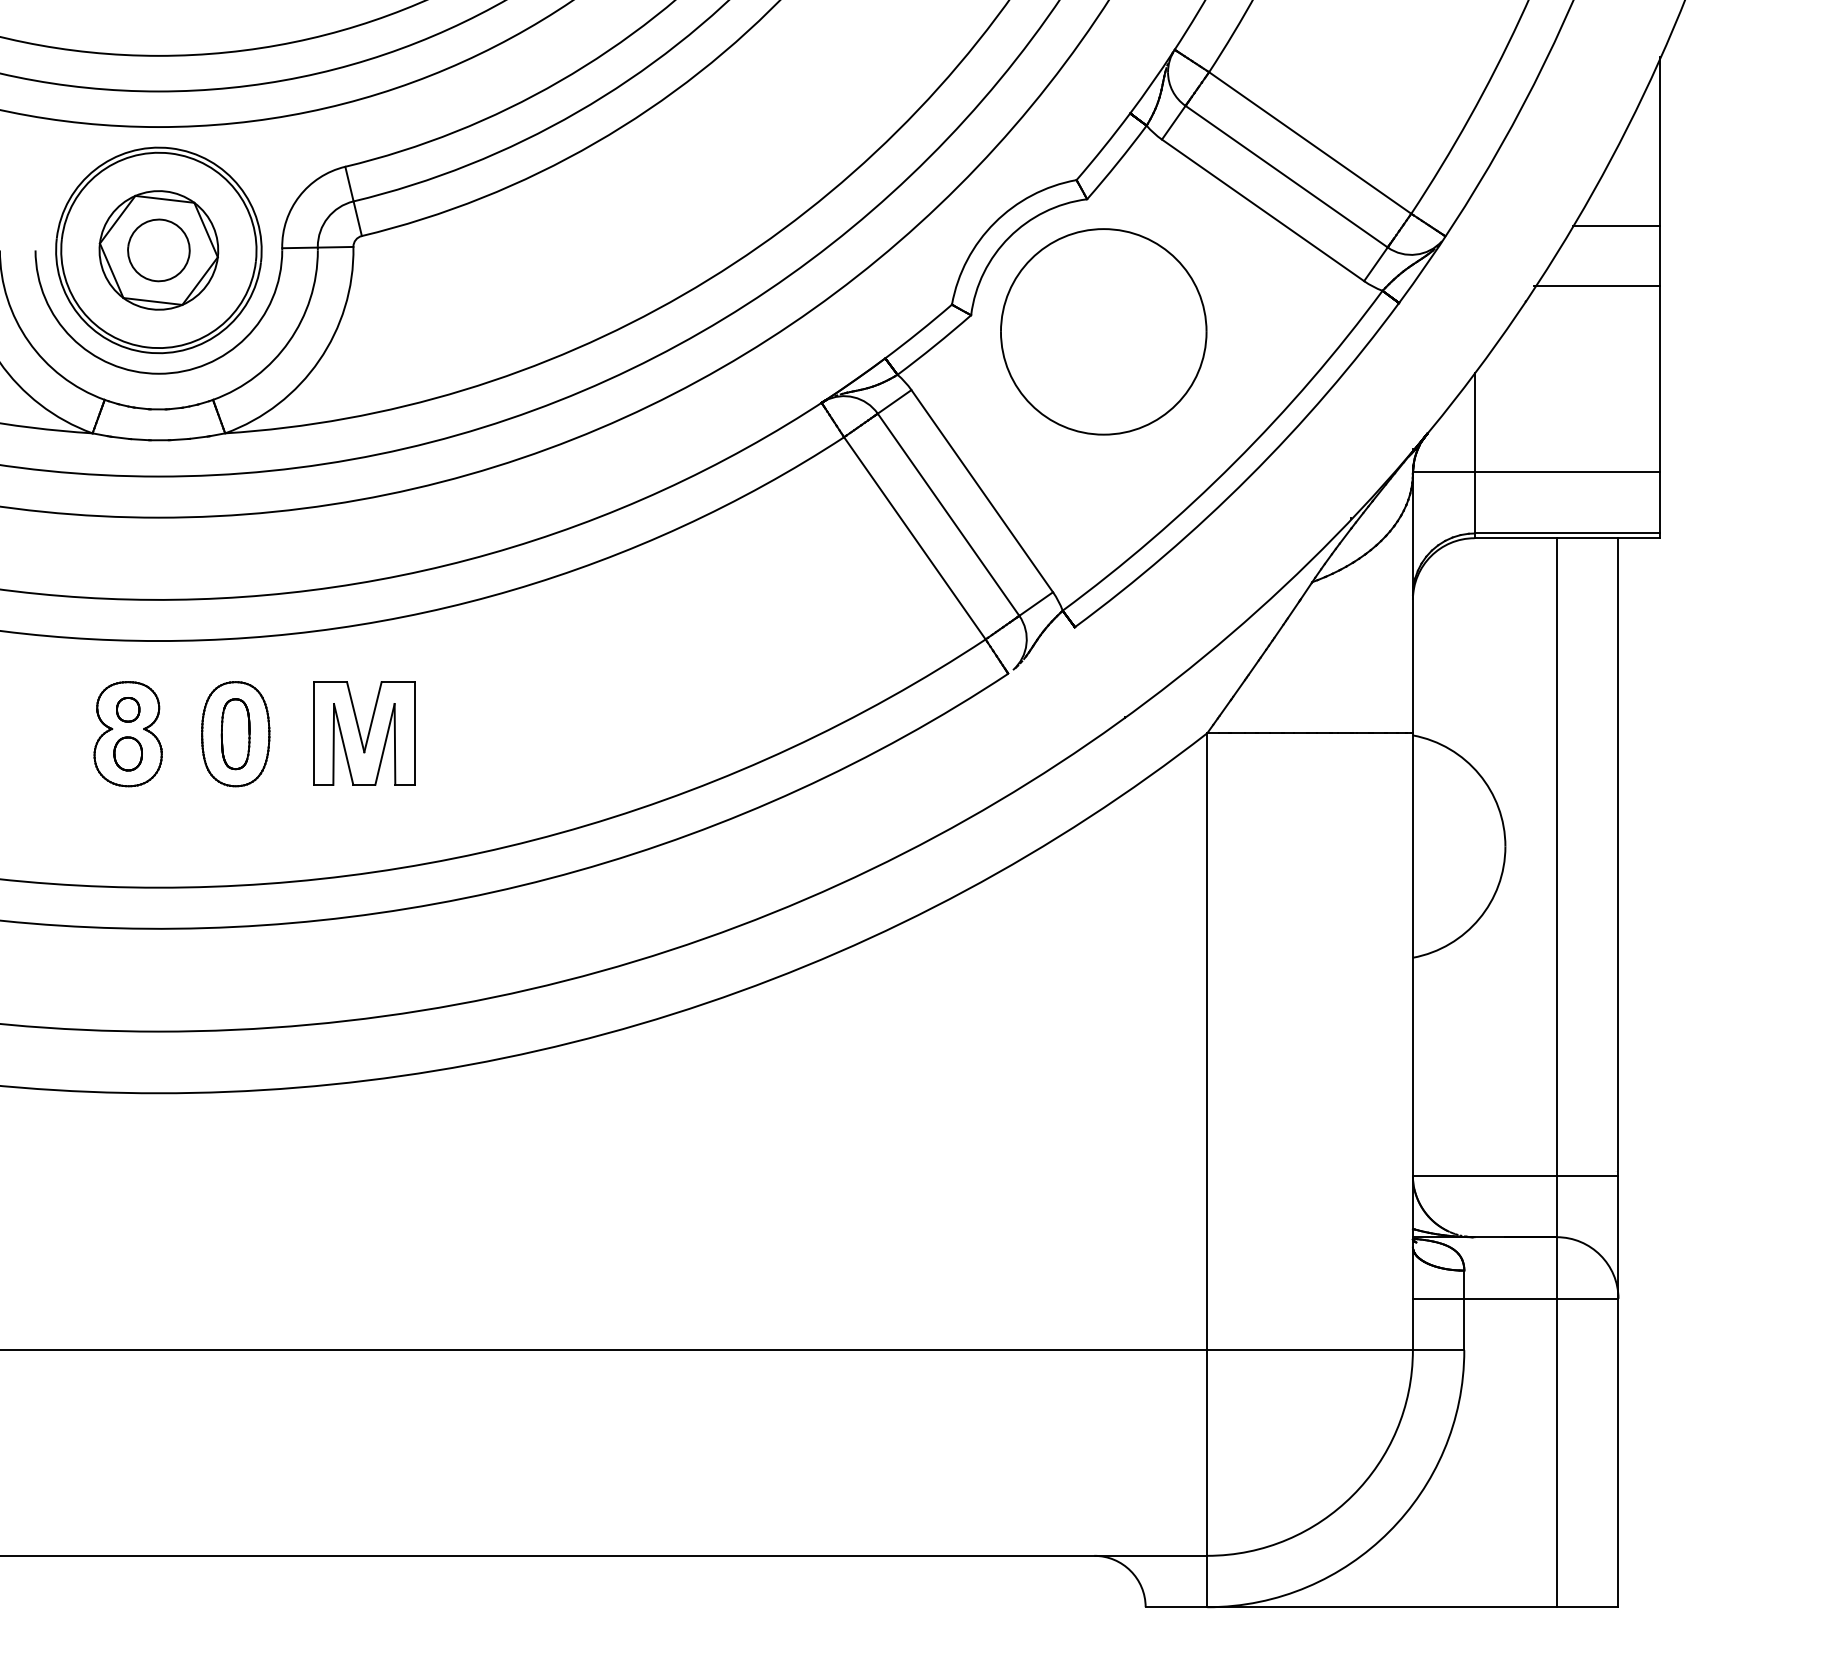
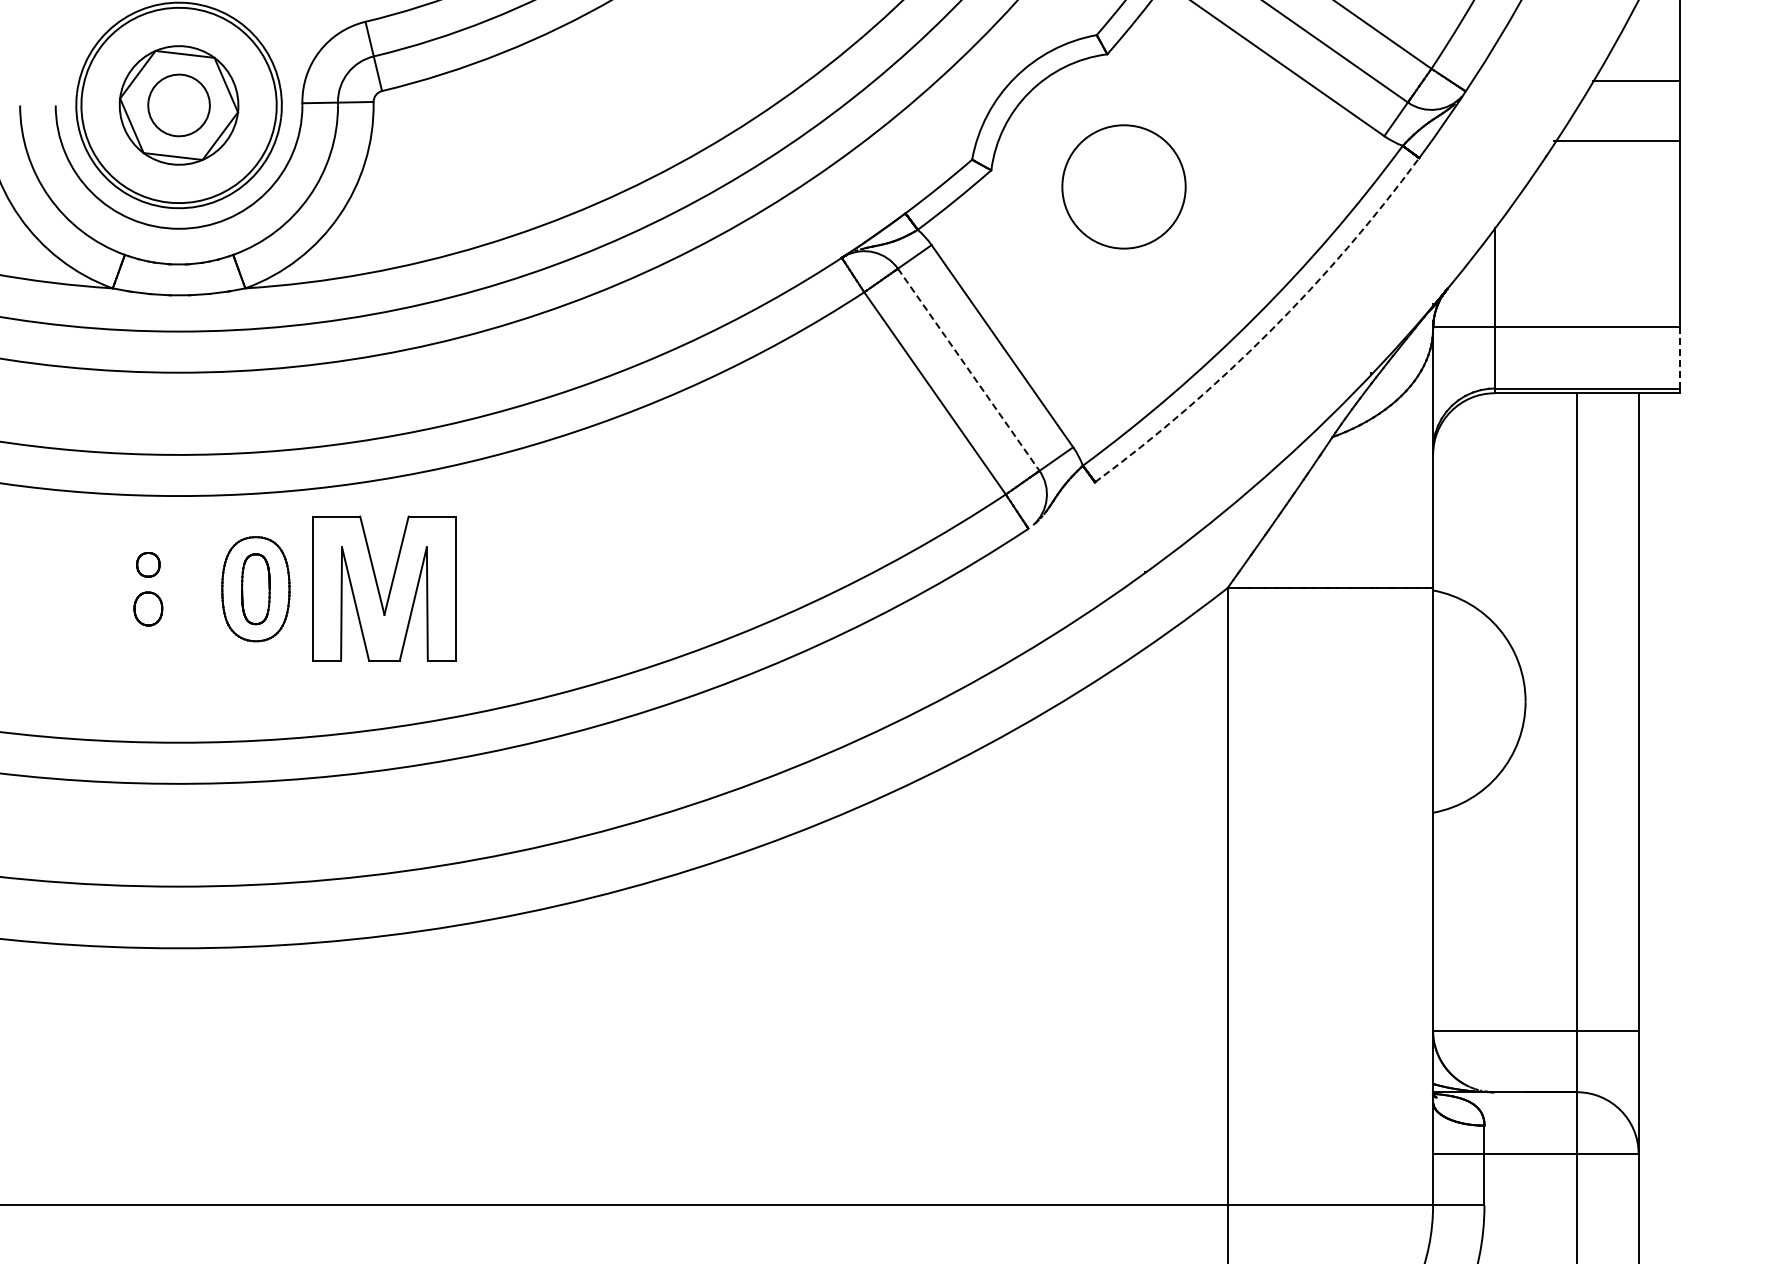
part: (1103, 331) -> (1123, 186), size x0.6
arc: (1249, 477) -> (1269, 332), solid -> dashed
line: (1659, 502) -> (1679, 357), solid -> dashed
line: (948, 515) -> (968, 370), solid -> dashed
part: (364, 733) -> (384, 588), size x1.4
part: (127, 734) -> (147, 589), removed

